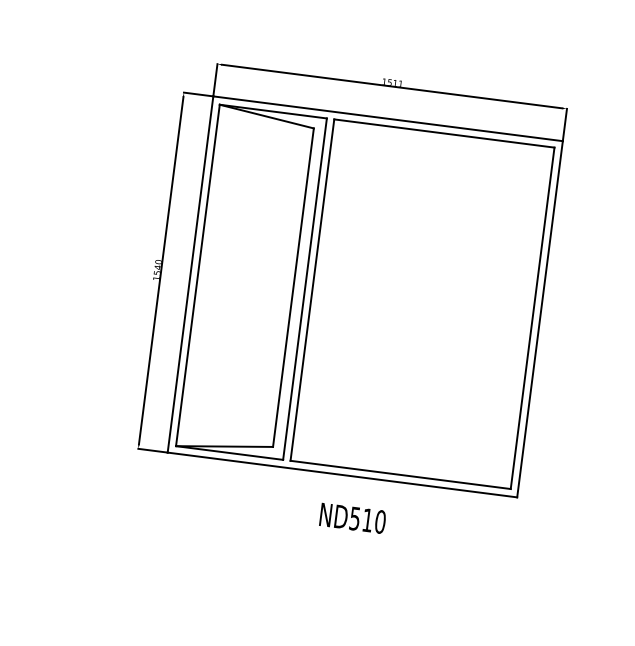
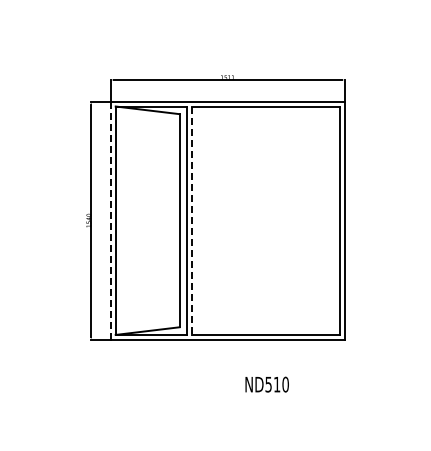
line: (189, 275) -> (110, 221), solid -> dashed
line: (312, 291) -> (192, 221), solid -> dashed
text: (351, 518) -> (266, 384), moved

